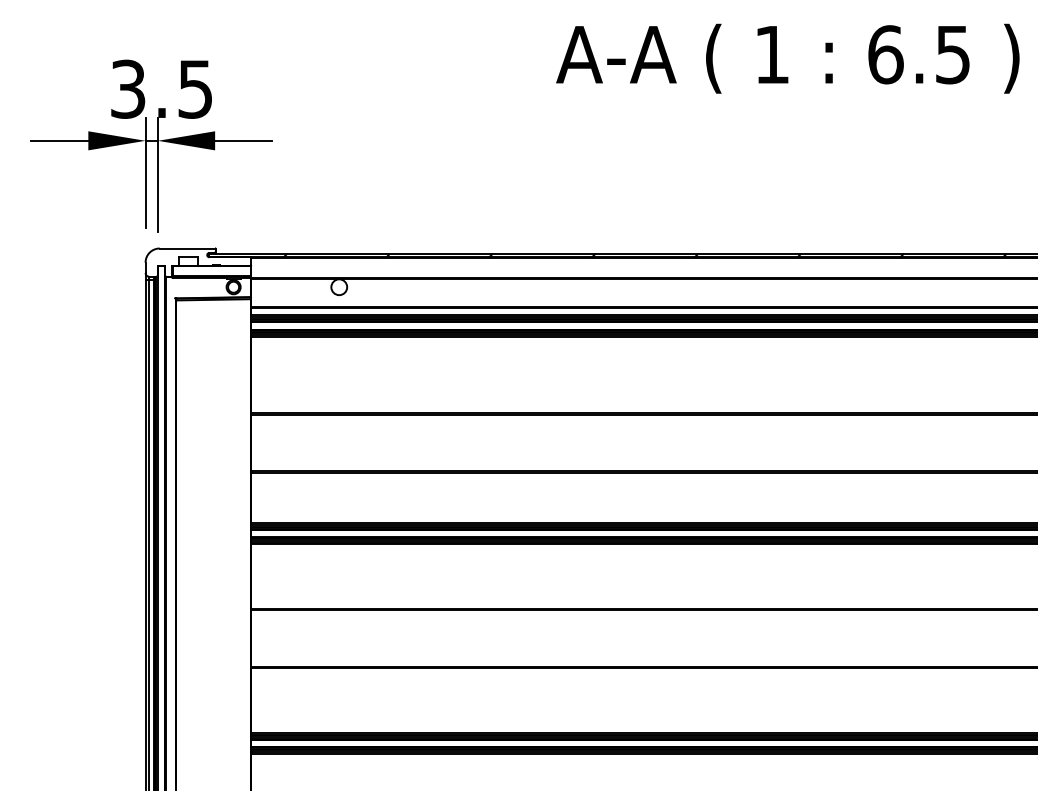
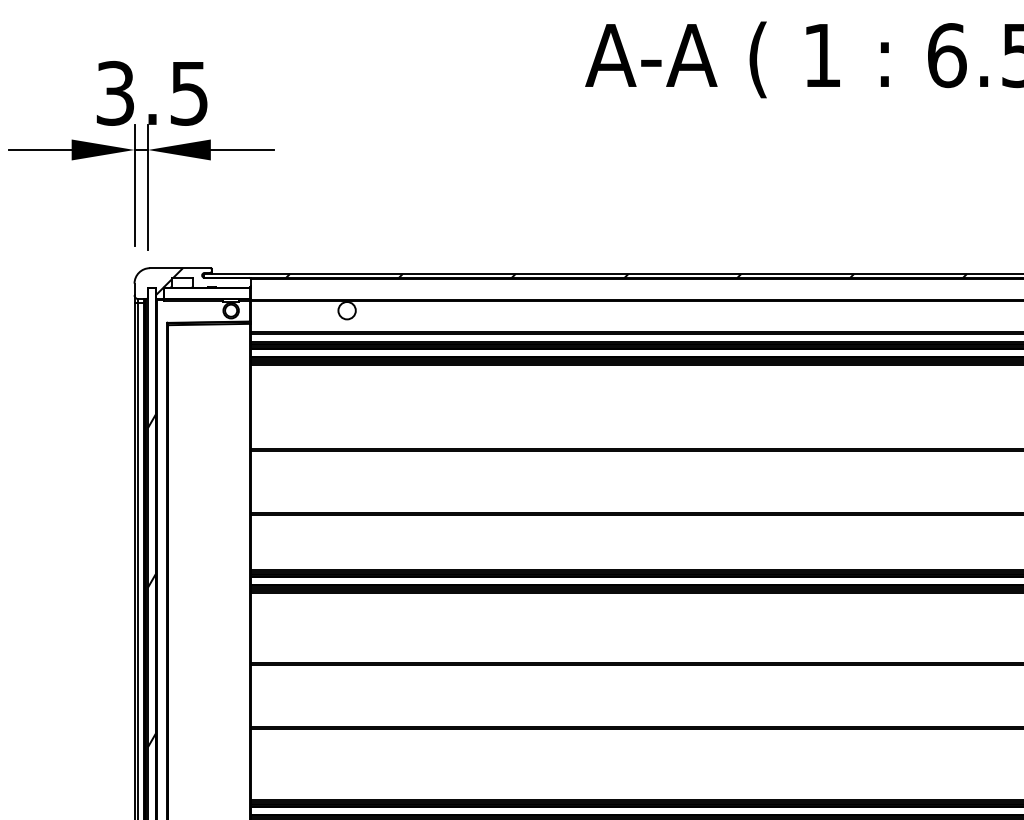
hatch: (177, 260) -> (169, 281), added
hatch: (160, 532) -> (150, 579), added

